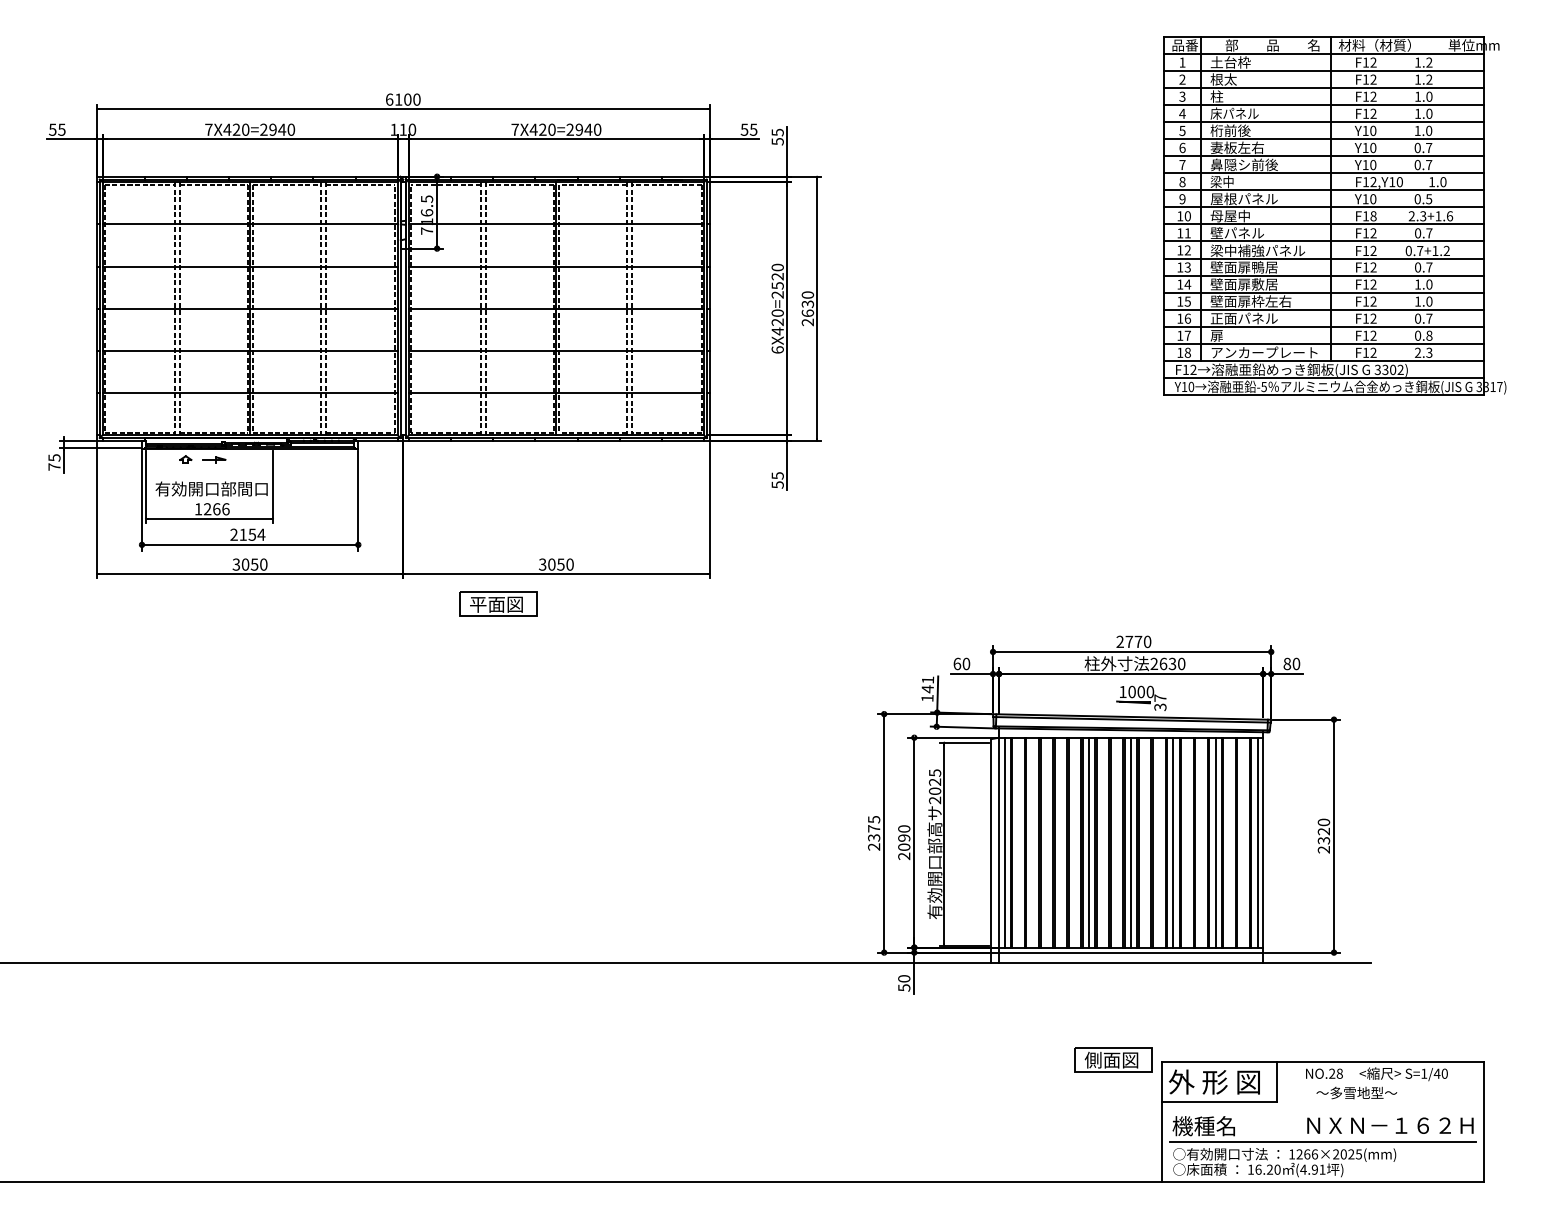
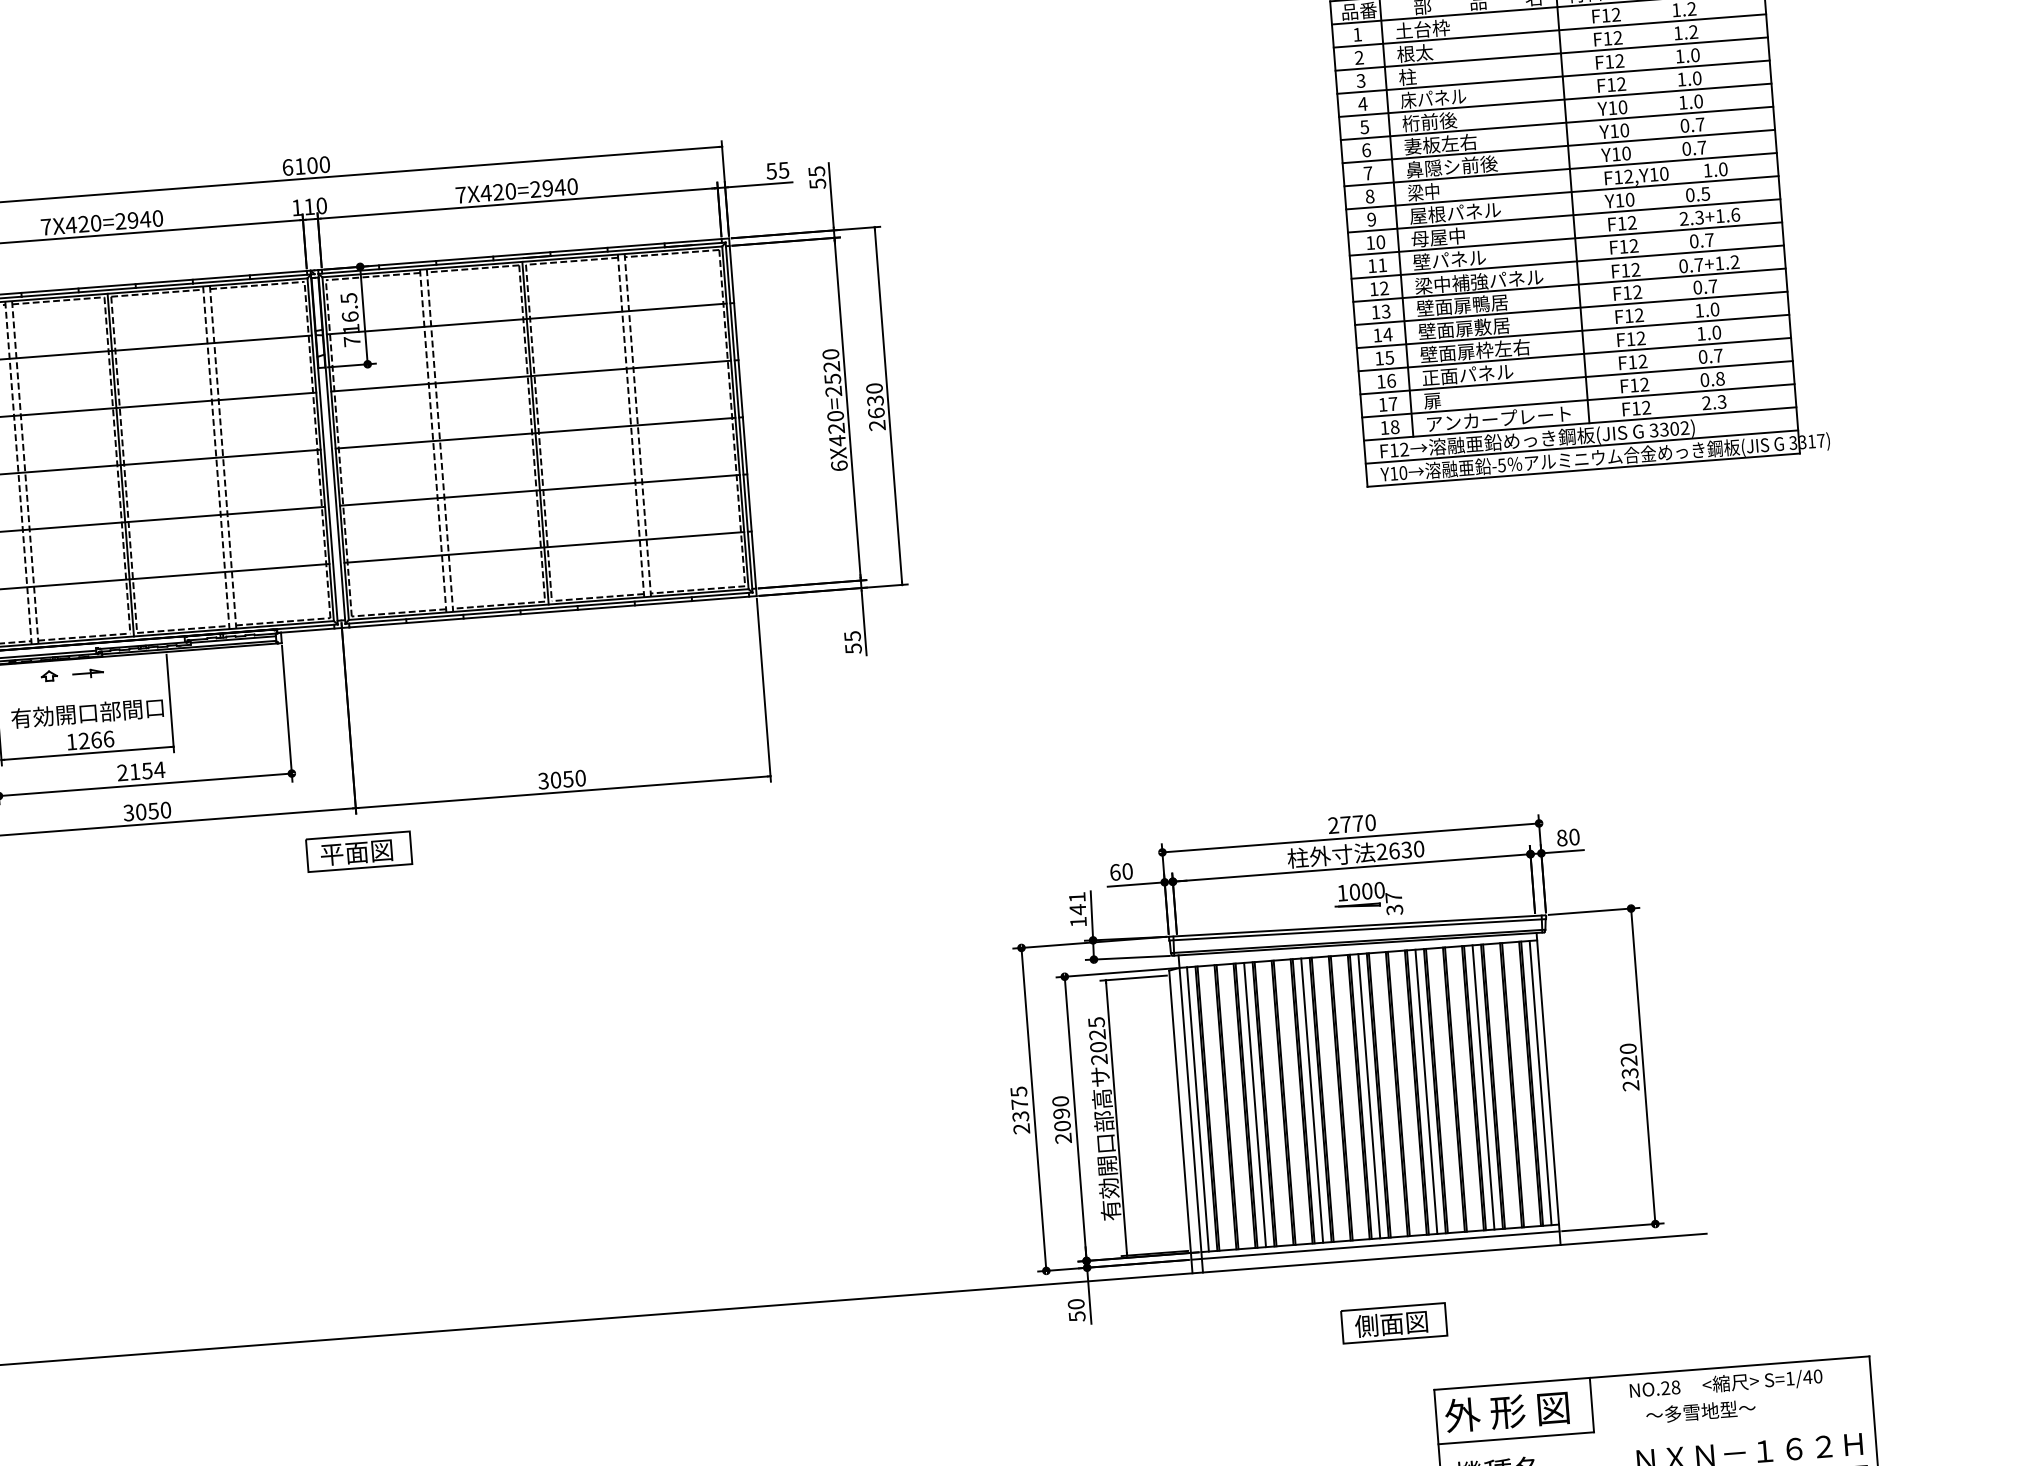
text: (1373, 216) -> (1632, 223), F18 -> F12
part: (498, 603) -> (359, 850), moved
line: (1046, 842) -> (1254, 1104), added
part: (1113, 1059) -> (1394, 1322), moved

